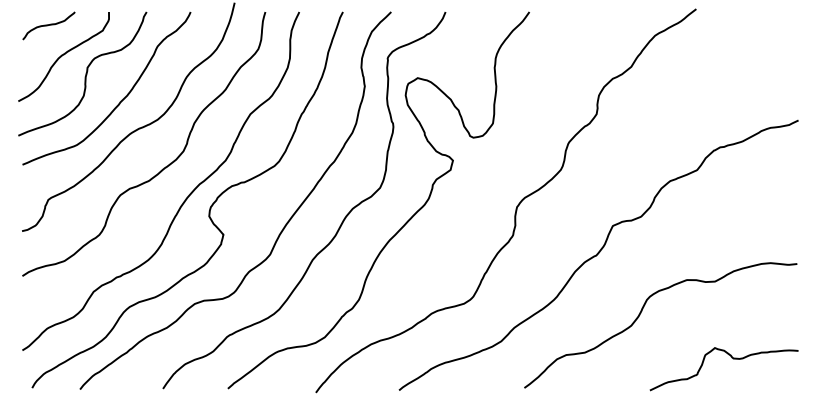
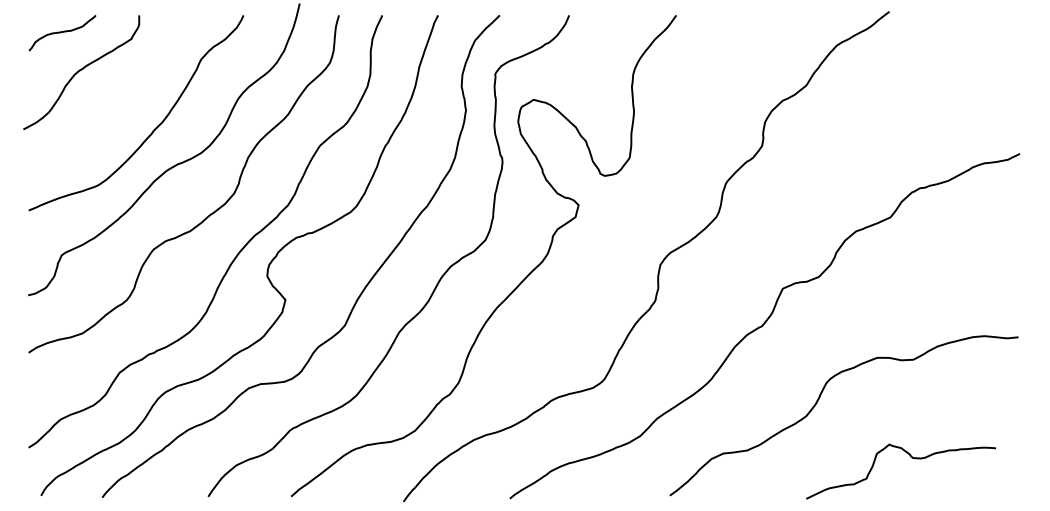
curve: (85, 73) -> (109, 94), removed
curve: (731, 358) -> (910, 457), moved

